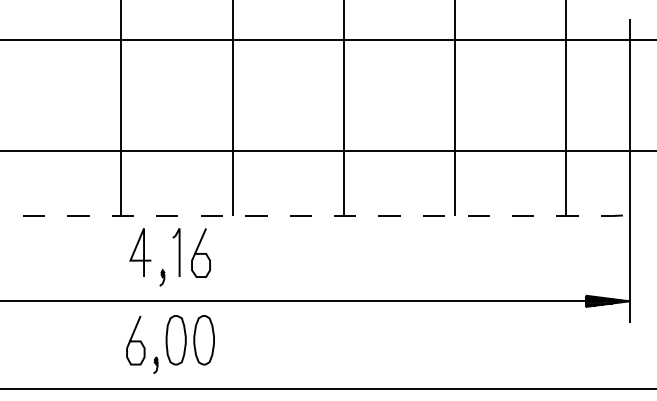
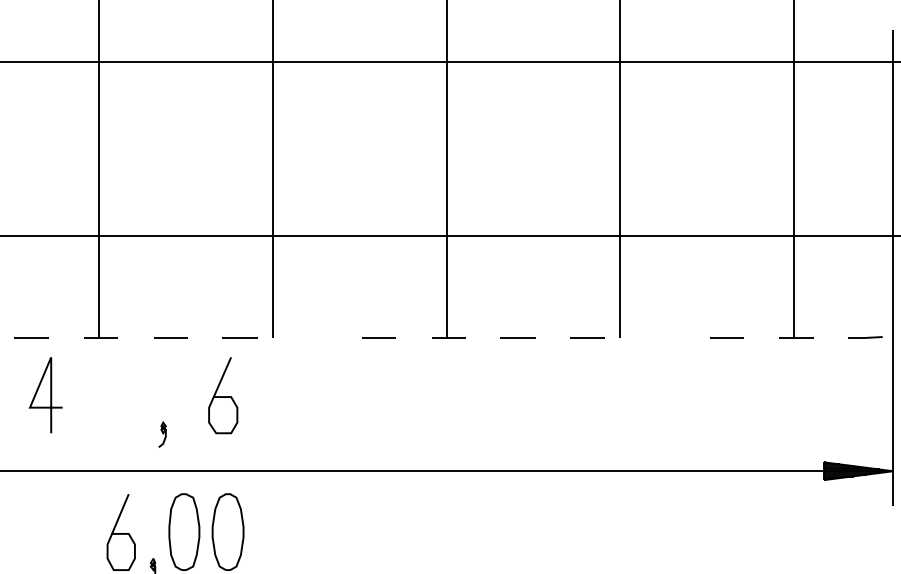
line: (256, 215) -> (309, 337), removed
line: (478, 215) -> (656, 337), removed
line: (143, 252) -> (50, 394), moved
line: (178, 252) -> (187, 394), removed

